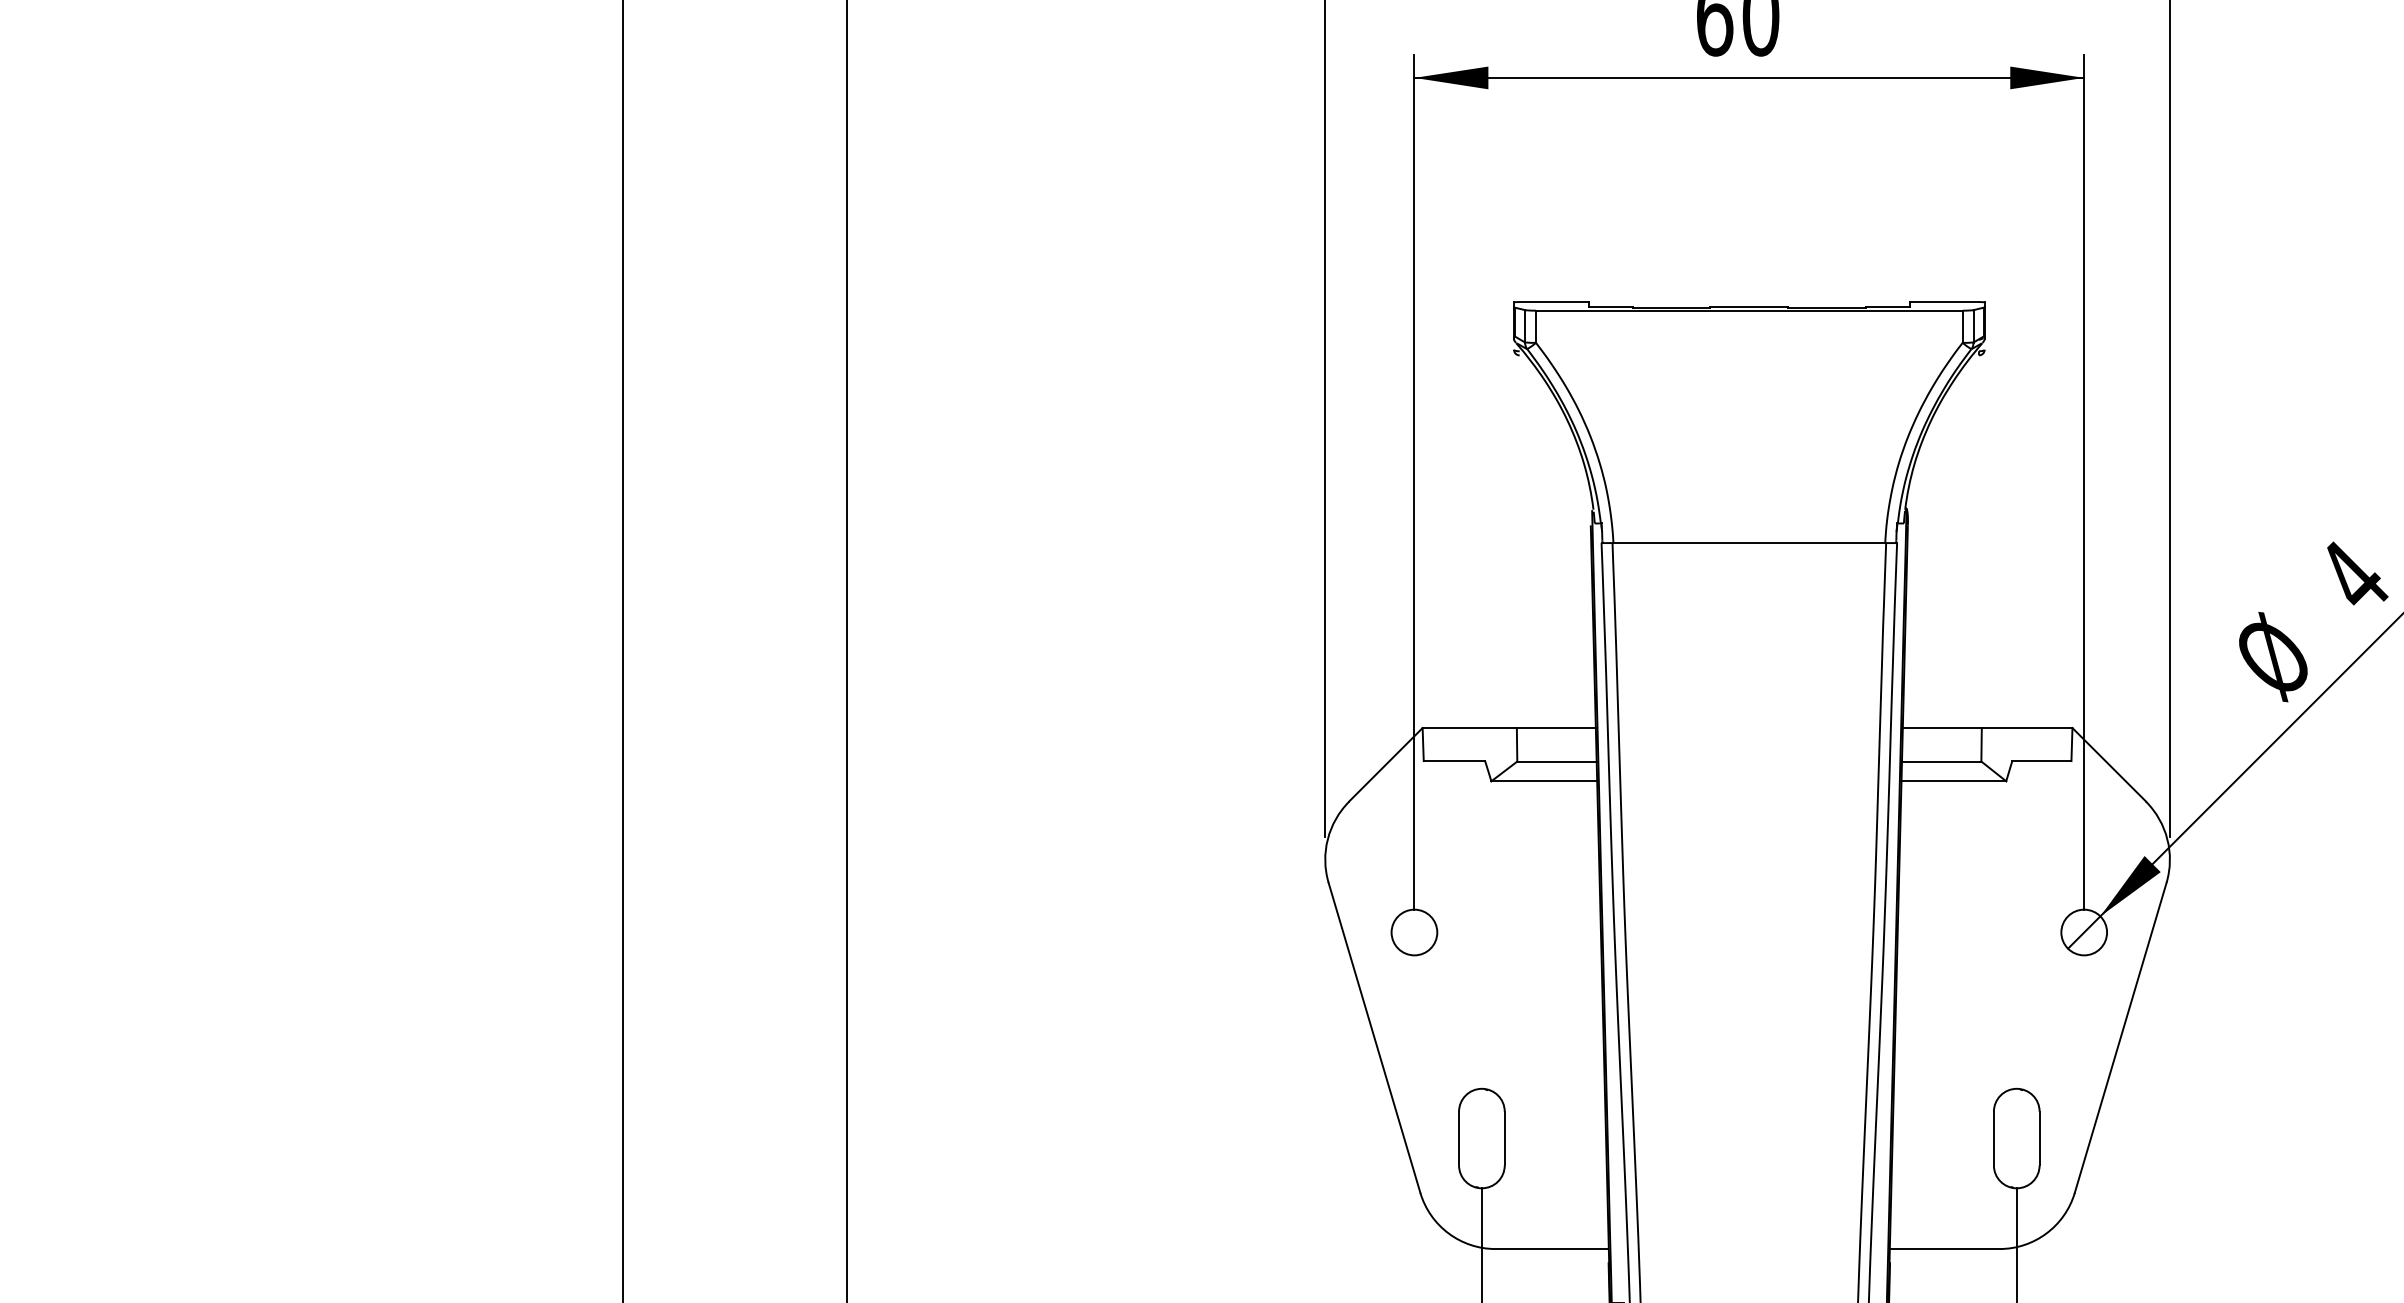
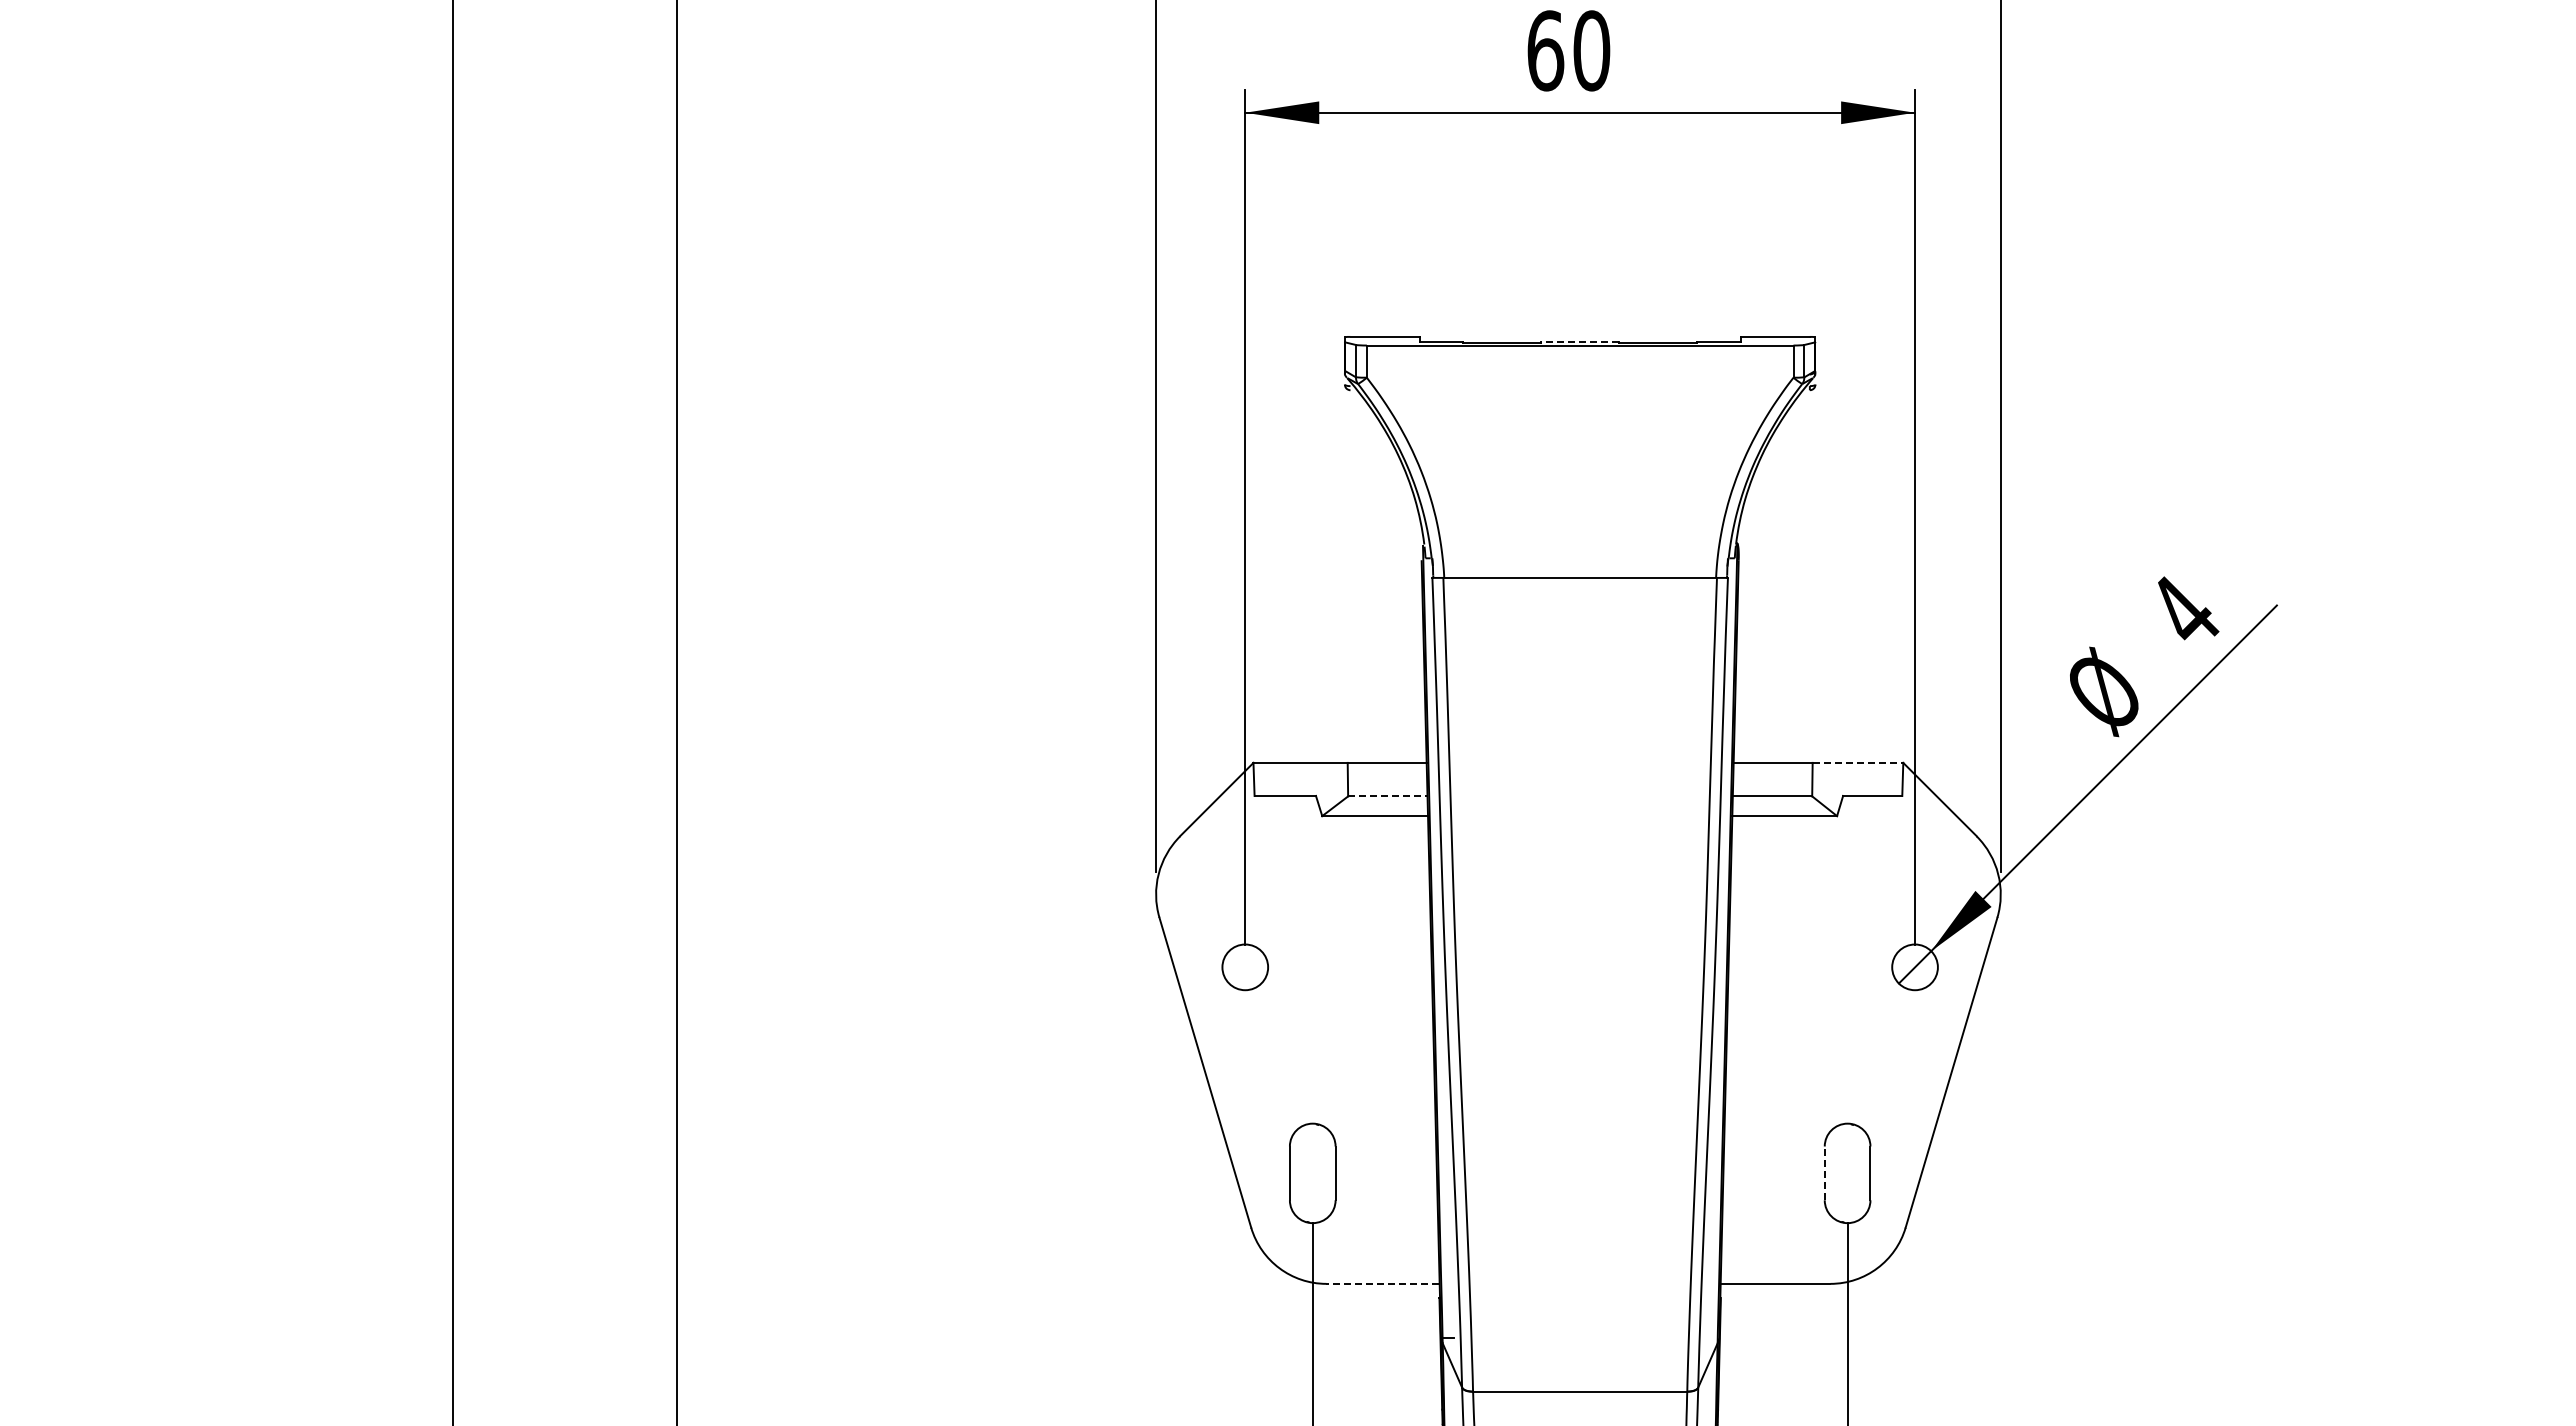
line: (1749, 306) -> (1580, 341), solid -> dashed
line: (2027, 727) -> (1858, 762), solid -> dashed
line: (1556, 761) -> (1387, 796), solid -> dashed
line: (1993, 1138) -> (1824, 1173), solid -> dashed
line: (1551, 1248) -> (1382, 1283), solid -> dashed

